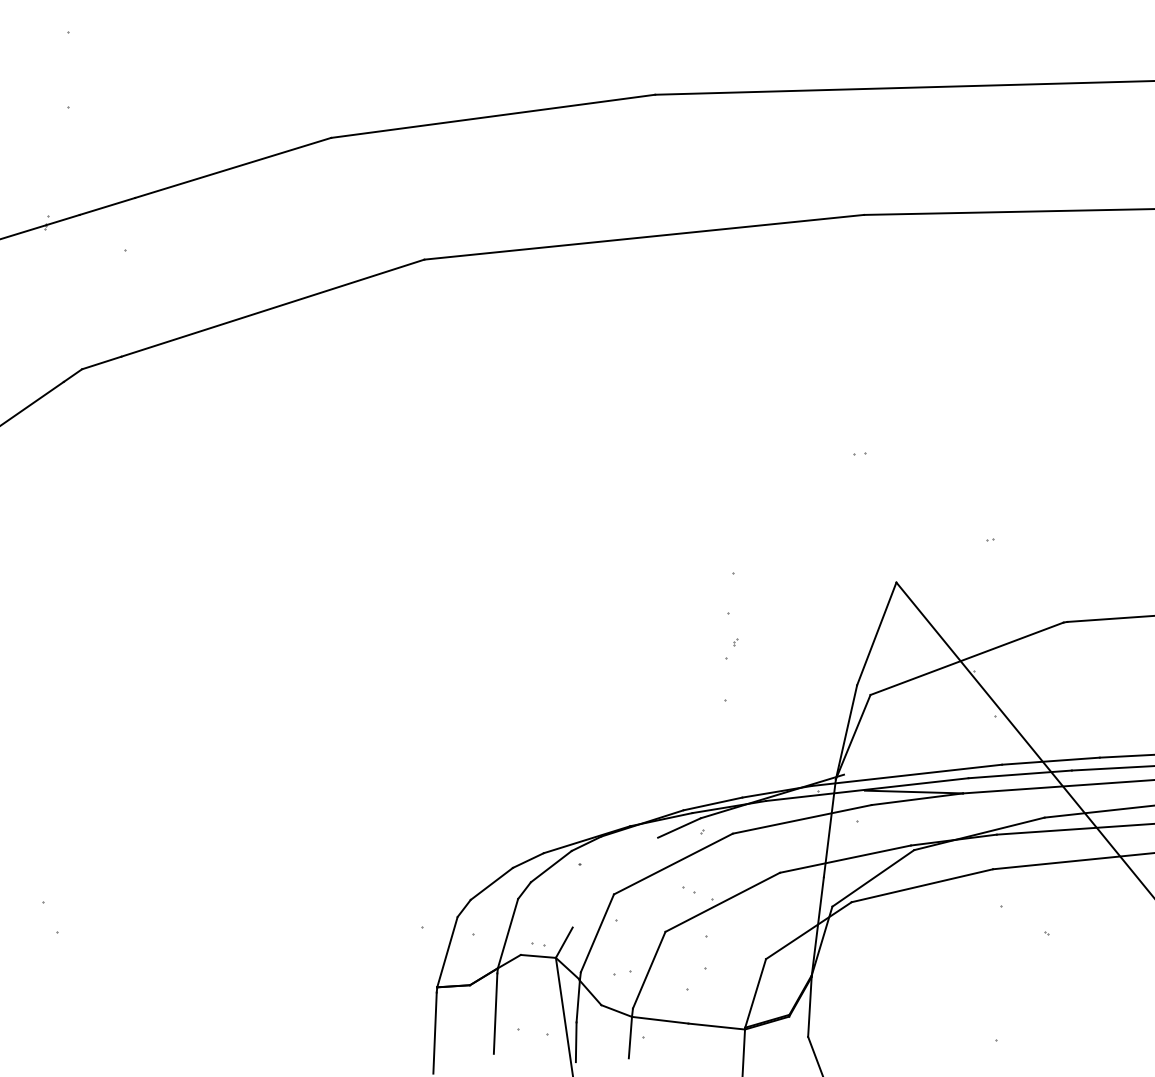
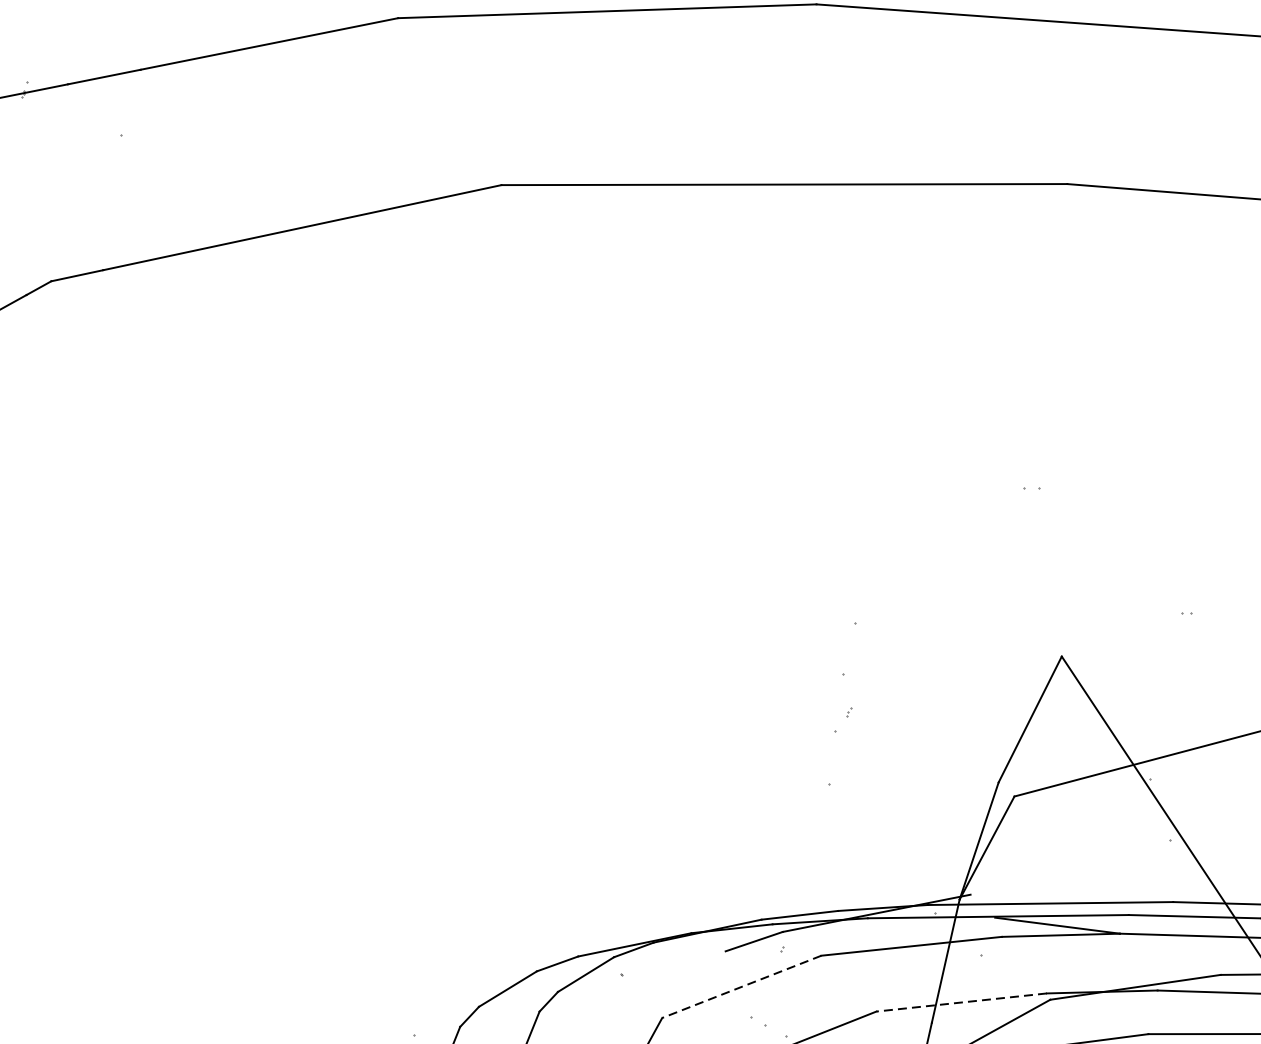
line: (845, 859) -> (961, 1002), solid -> dashed
line: (673, 864) -> (741, 987), solid -> dashed

